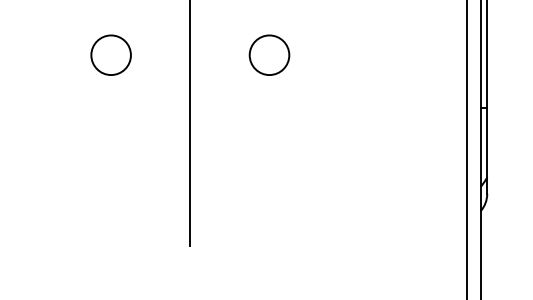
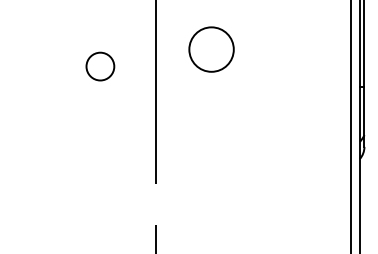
circle: (111, 55) -> (100, 66), moved
circle: (269, 55) -> (211, 49), size x1.6

